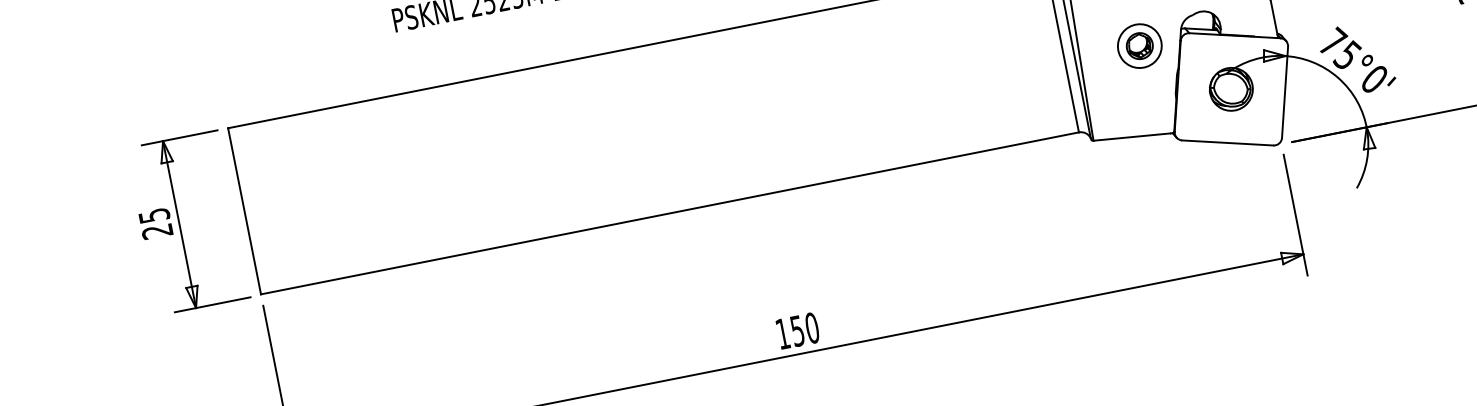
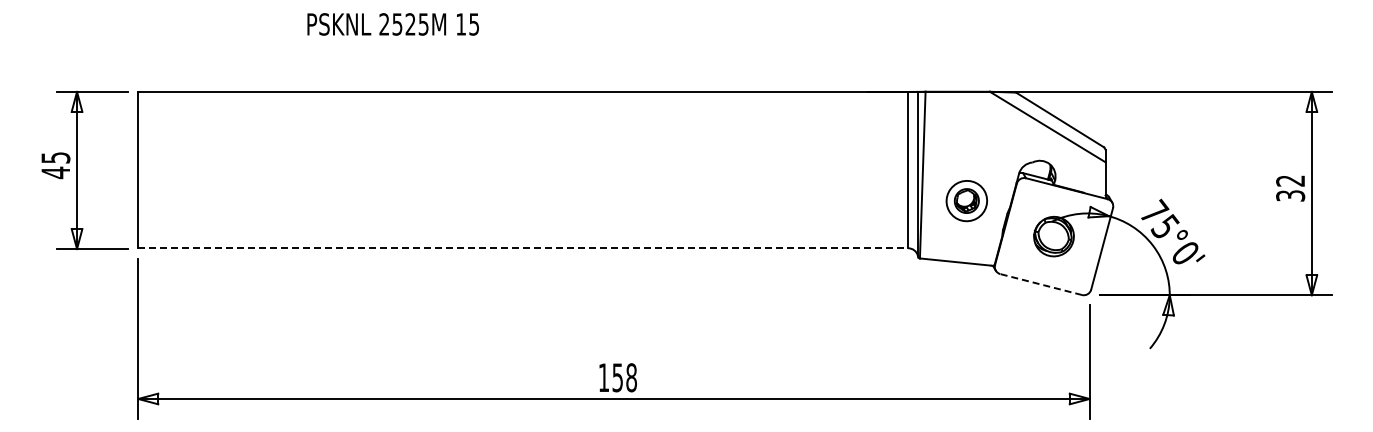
part: (1139, 46) -> (966, 201), moved
line: (1227, 143) -> (1040, 284), solid -> dashed
line: (670, 213) -> (523, 248), solid -> dashed
text: (157, 231) -> (55, 172), 25 -> 45
text: (812, 327) -> (631, 377), 150 -> 158

